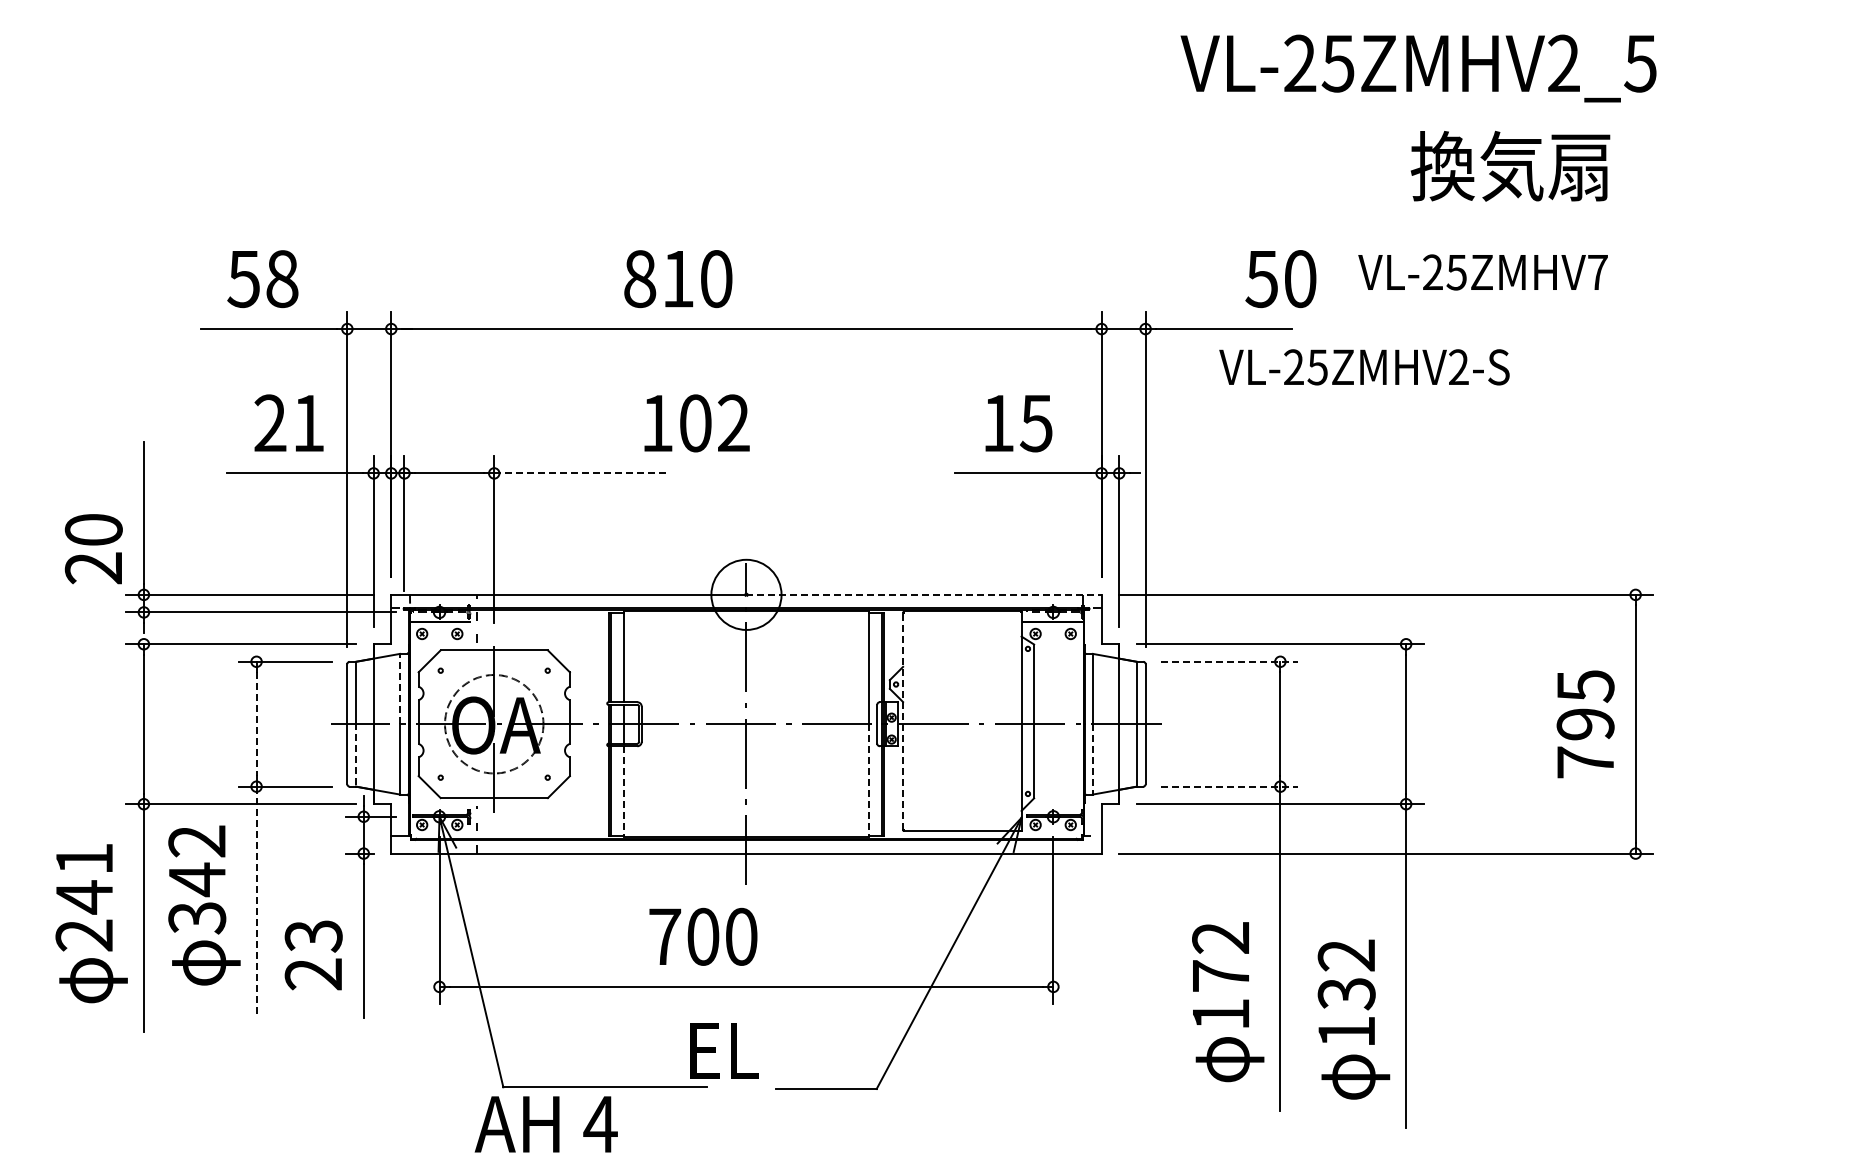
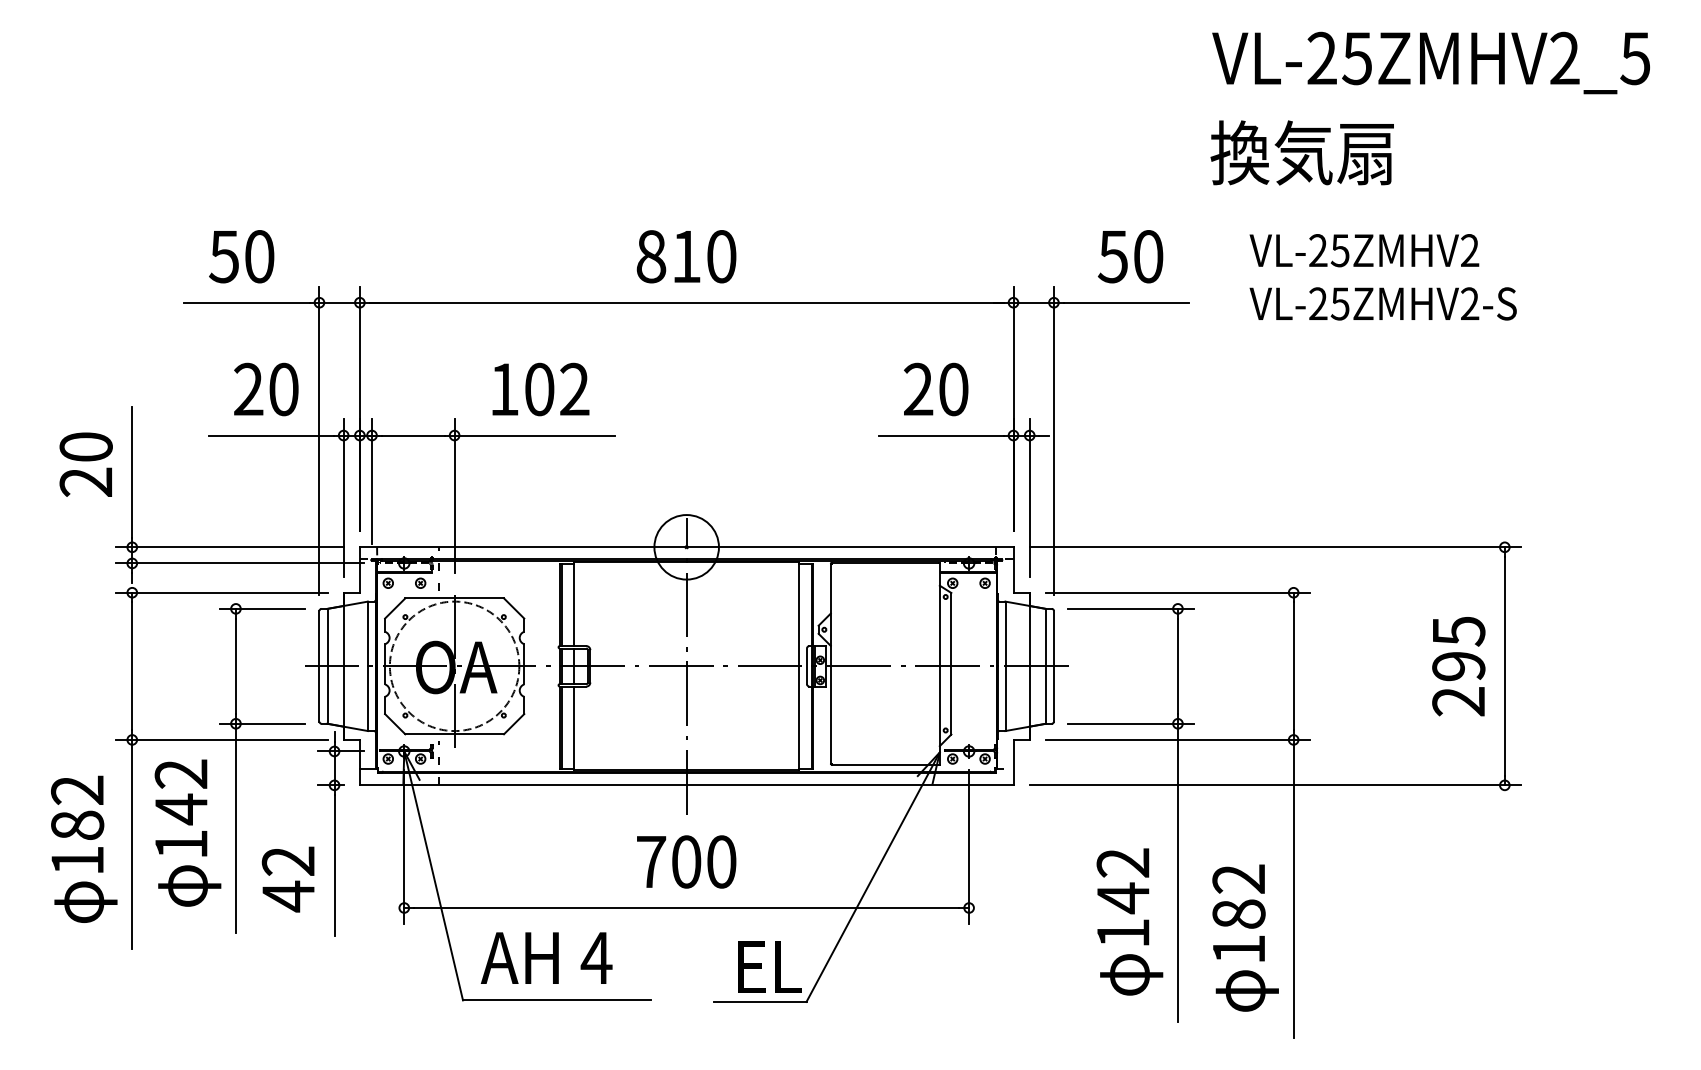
text: (1418, 68) -> (1431, 62), moved
text: (1510, 165) -> (1302, 152), moved
text: (1597, 271) -> (1469, 249), VL-25ZMHV7 -> VL-25ZMHV2
text: (282, 278) -> (259, 256), 58 -> 50
text: (678, 279) -> (686, 257), moved
text: (1280, 279) -> (1130, 257), moved
text: (1364, 367) -> (1383, 304), moved
text: (308, 423) -> (283, 389), 21 -> 20
text: (696, 423) -> (540, 389), moved
text: (1017, 423) -> (936, 389), 15 -> 20
line: (582, 473) -> (535, 435), dashed -> solid
text: (93, 549) -> (85, 465), moved
line: (924, 594) -> (850, 546), dashed -> solid
line: (1229, 661) -> (1131, 608), dashed -> solid
line: (399, 688) -> (367, 633), dashed -> solid
line: (903, 721) -> (831, 663), dashed -> solid
circle: (493, 723) -> (453, 665), size x1.43
line: (256, 724) -> (235, 666), dashed -> solid
line: (356, 754) -> (327, 694), dashed -> solid
line: (1093, 759) -> (1005, 698), dashed -> solid
text: (1584, 762) -> (1457, 701), 795 -> 295
line: (868, 780) -> (798, 718), dashed -> solid
line: (1229, 786) -> (1131, 723), dashed -> solid
line: (624, 791) -> (574, 728), dashed -> solid
text: (84, 897) -> (77, 825), 241 -> 182
line: (256, 900) -> (235, 828), dashed -> solid
text: (197, 918) -> (181, 845), 342 -> 142
text: (703, 936) -> (686, 861), moved
text: (313, 955) -> (288, 879), 23 -> 42
text: (1220, 976) -> (1122, 898), 172 -> 142
text: (1346, 993) -> (1238, 914), 132 -> 182
text: (724, 1050) -> (769, 966), moved
text: (545, 1124) -> (545, 958), moved

